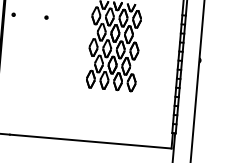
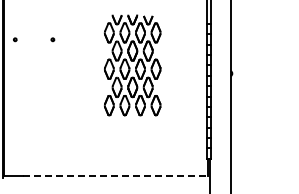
line: (90, 141) -> (115, 176), solid -> dashed

